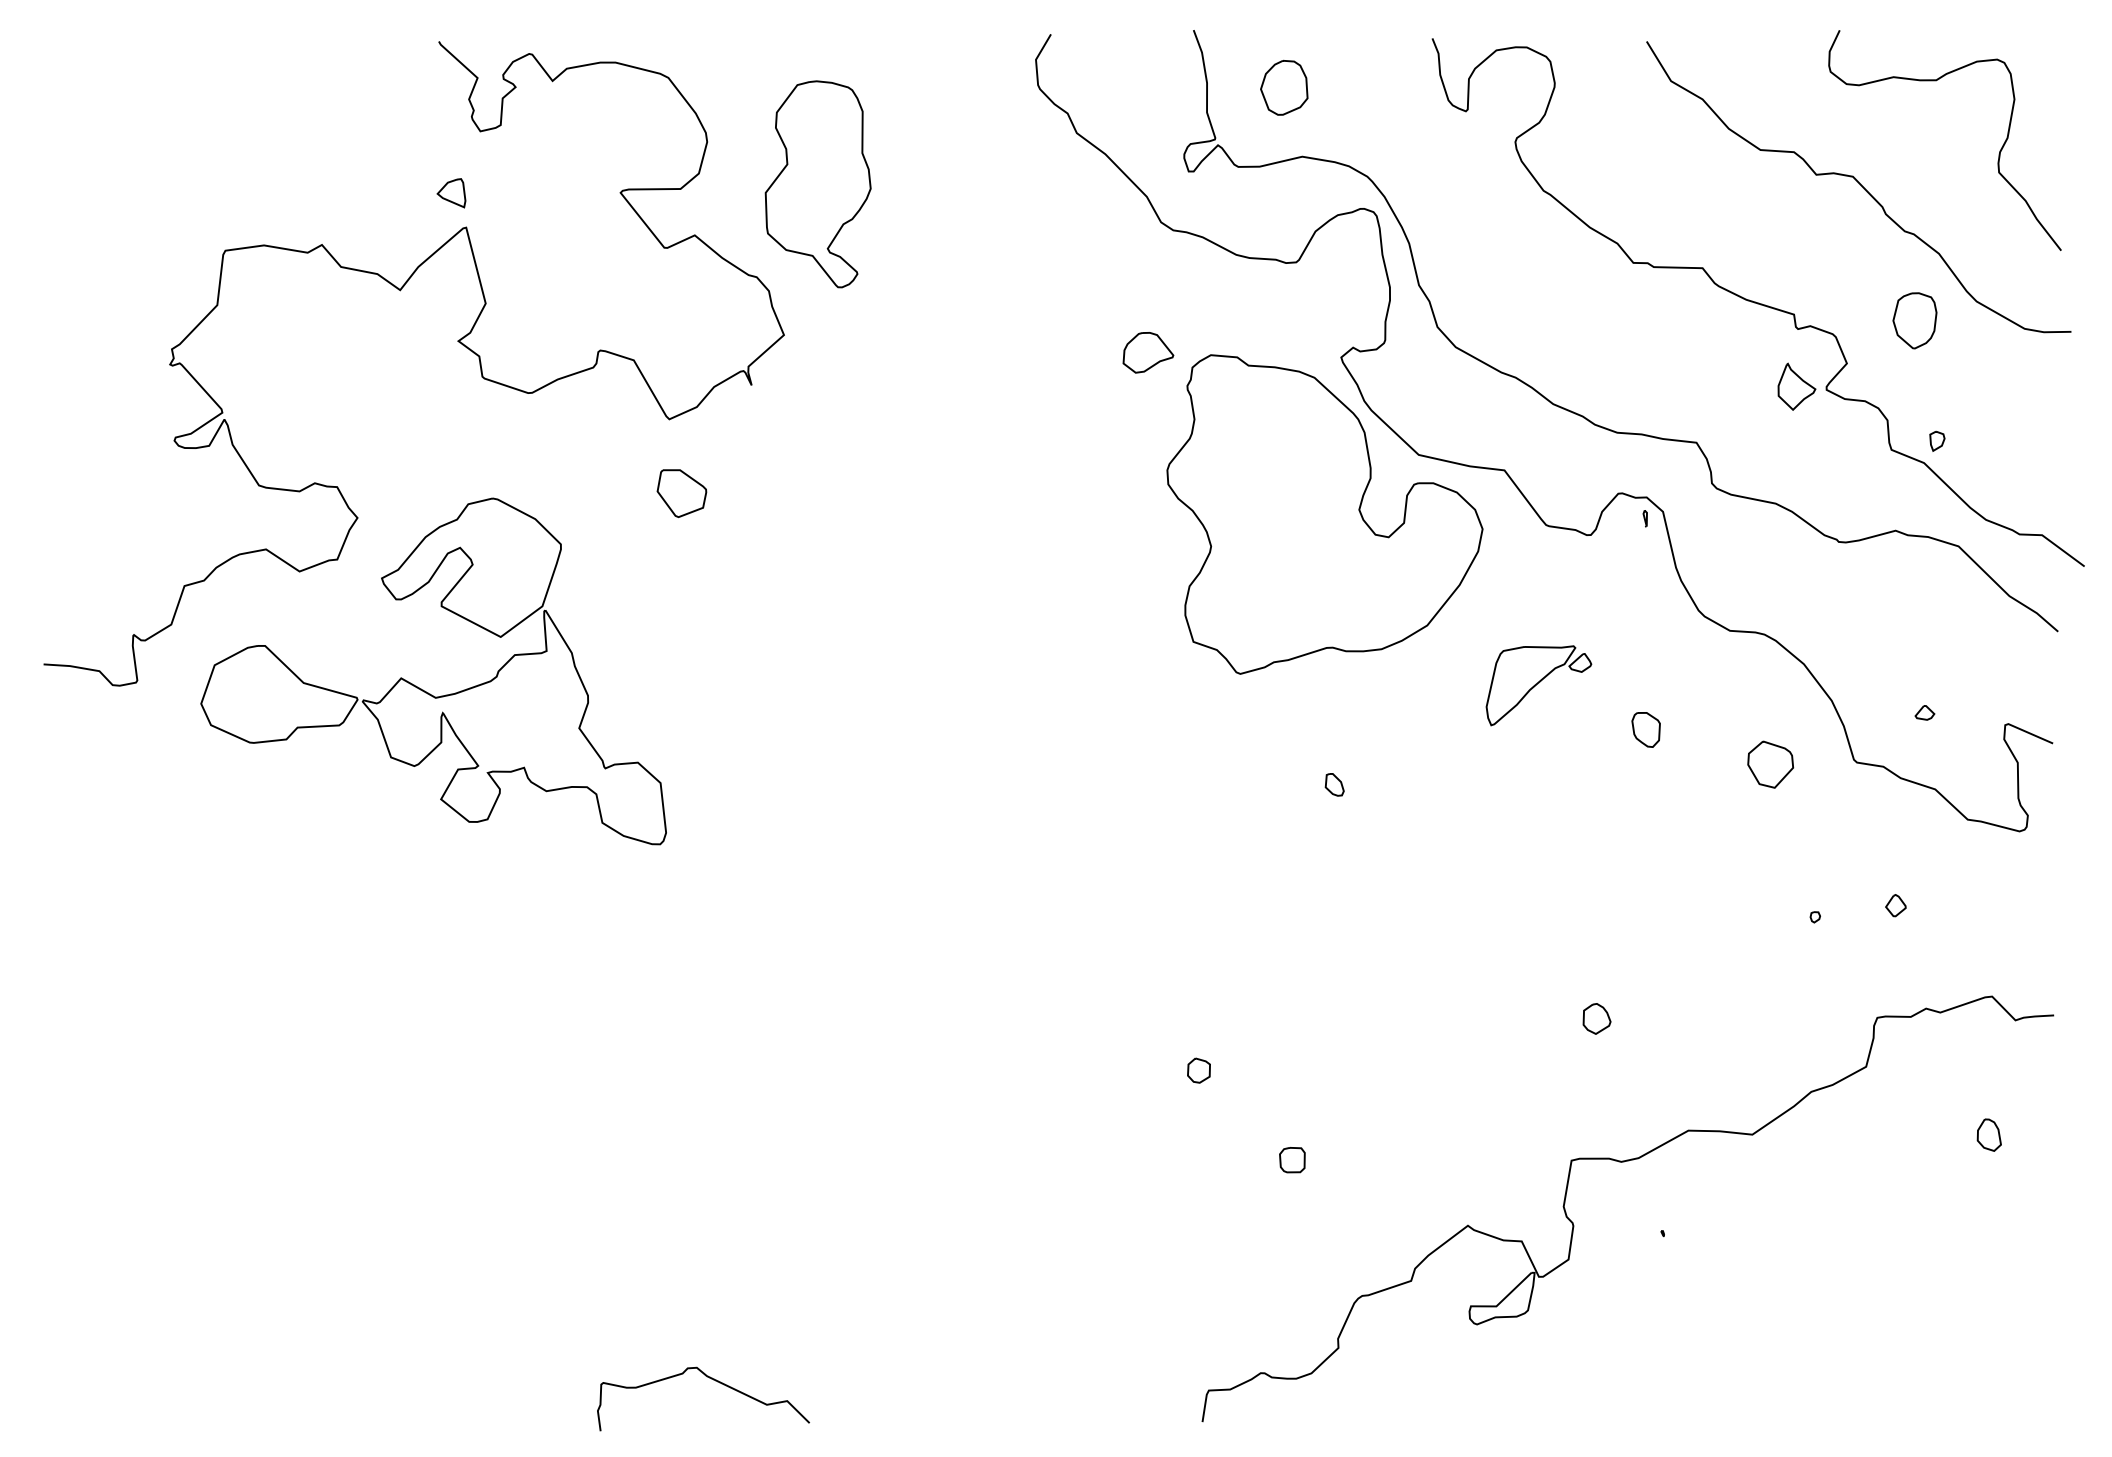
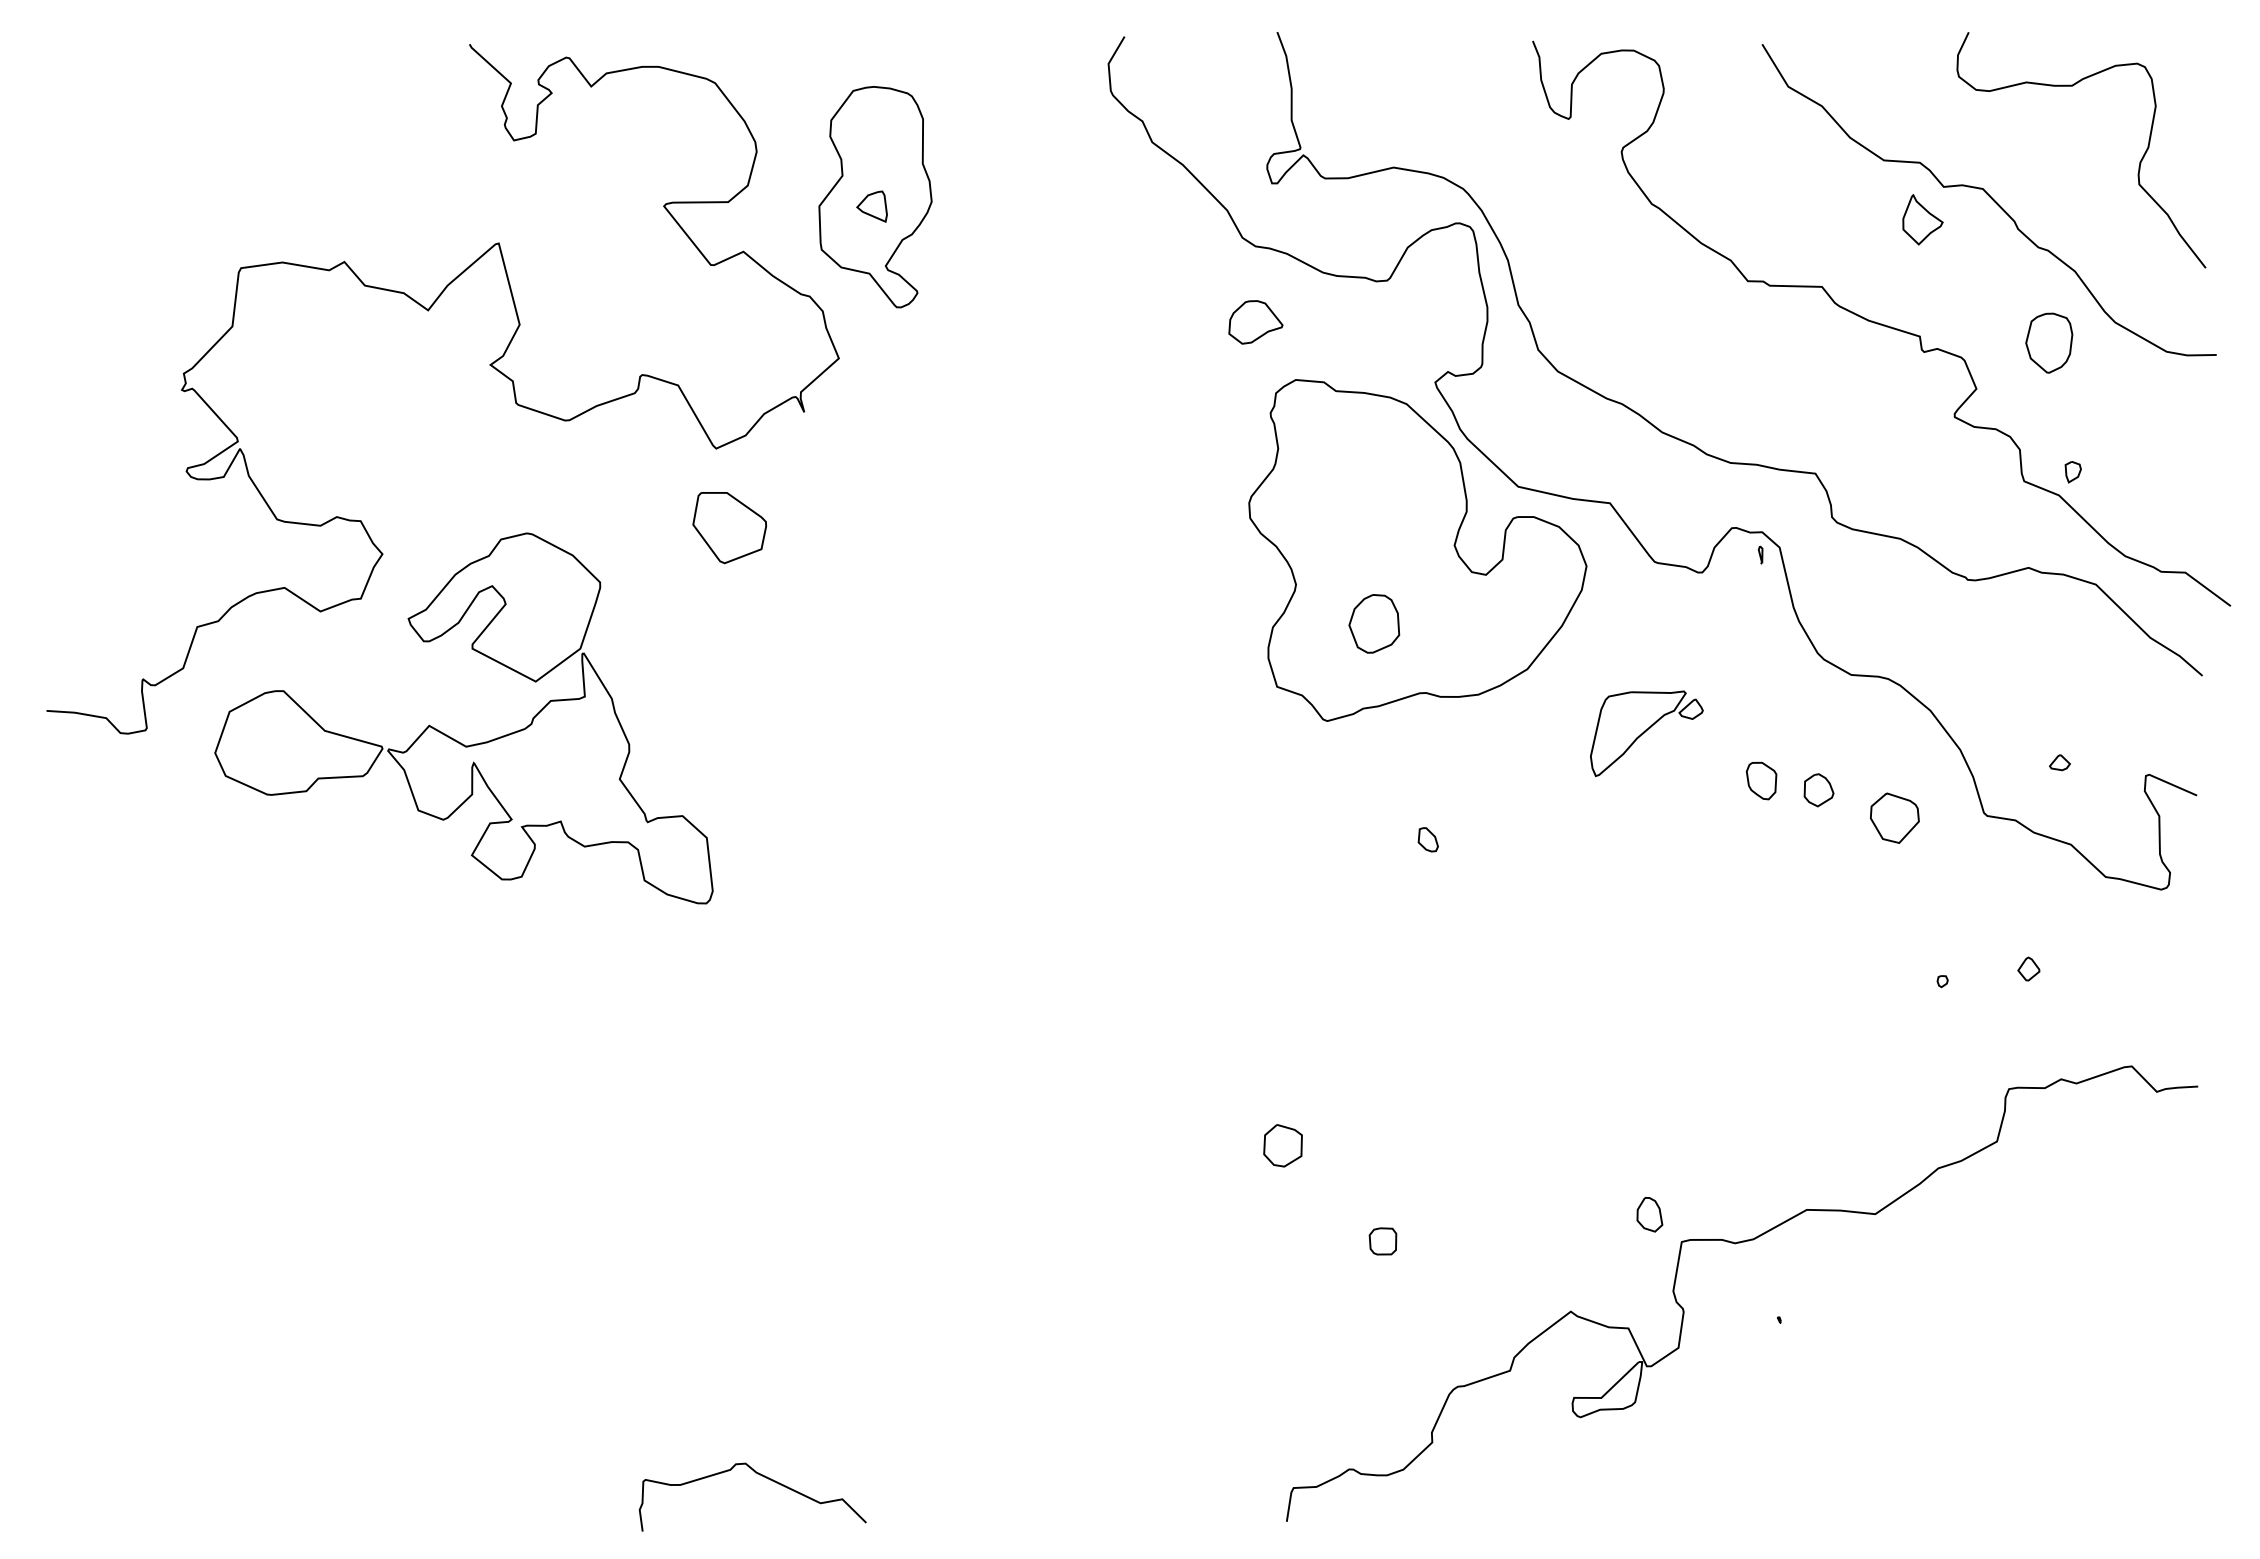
part: (1284, 87) -> (1374, 623), moved
part: (450, 193) -> (871, 206), moved
part: (1148, 352) -> (1255, 322), moved
part: (1796, 386) -> (1922, 219), moved
part: (681, 493) -> (729, 528), size x1.4
part: (1596, 1019) -> (1818, 790), moved
part: (1198, 1070) -> (1282, 1145), size x1.6
part: (1988, 1134) -> (1649, 1214), moved

